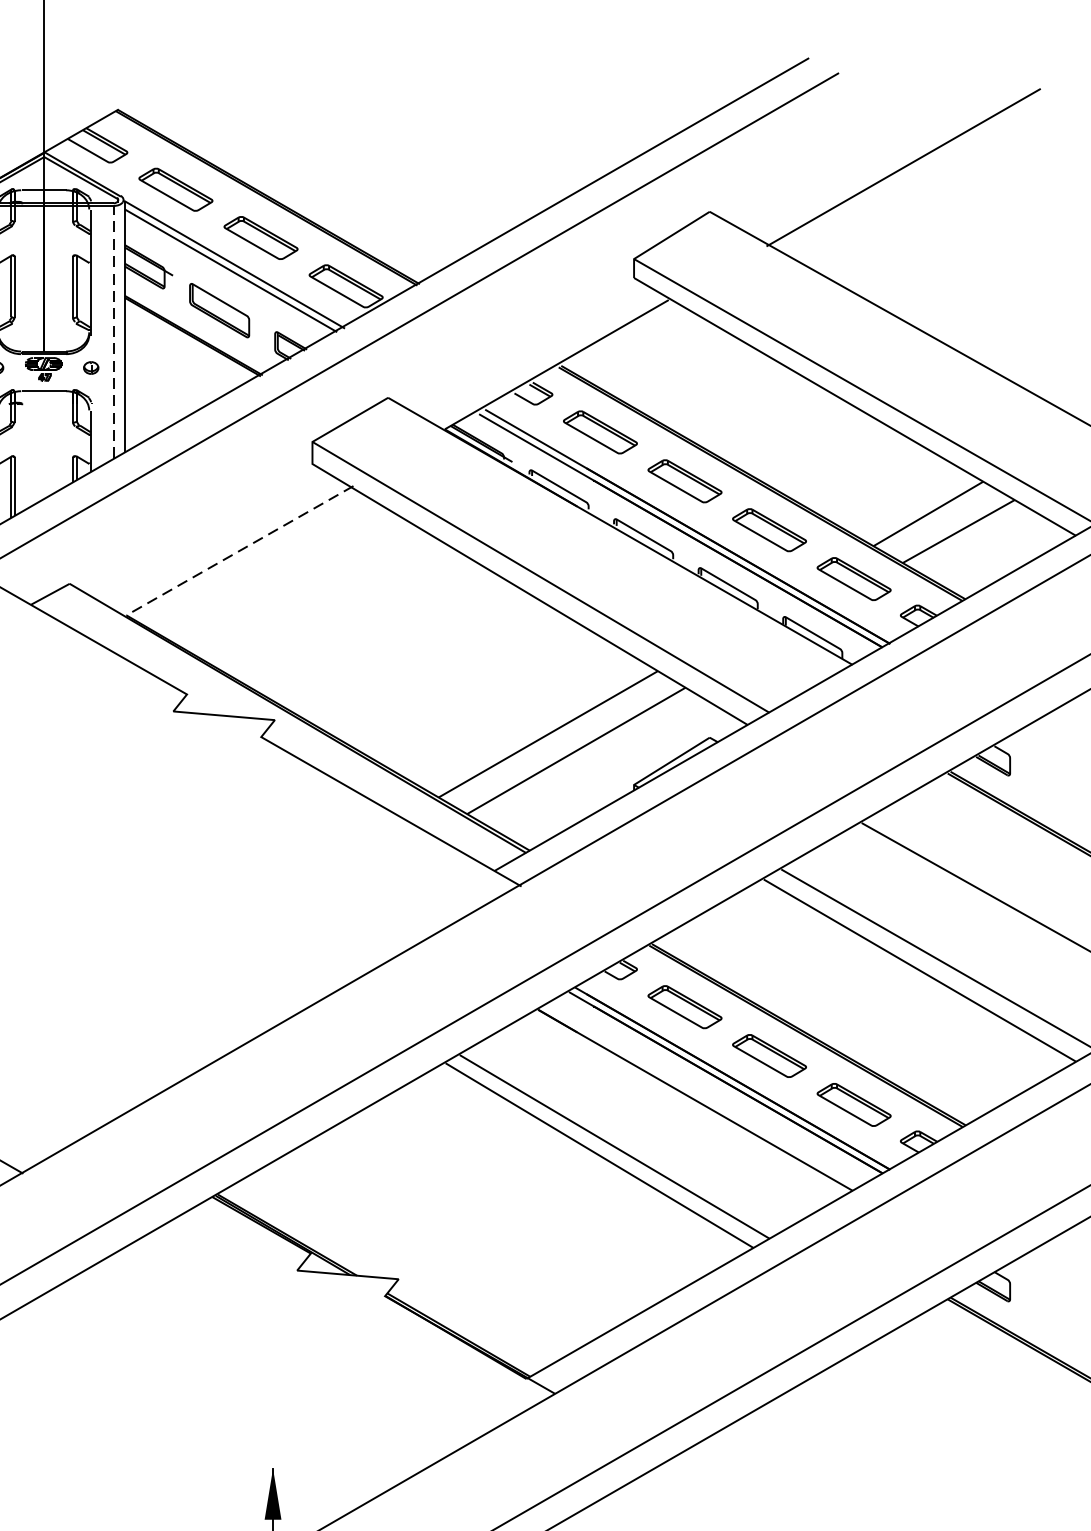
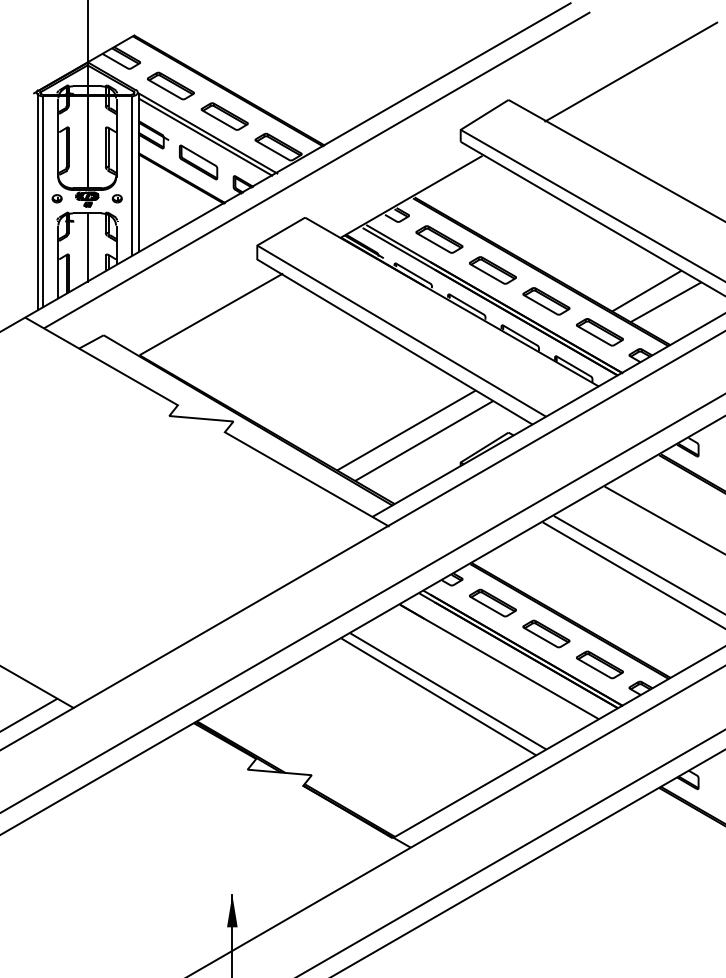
line: (113, 332) -> (131, 176), dashed -> solid
line: (44, 445) -> (87, 247), added
line: (240, 550) -> (211, 314), dashed -> solid

